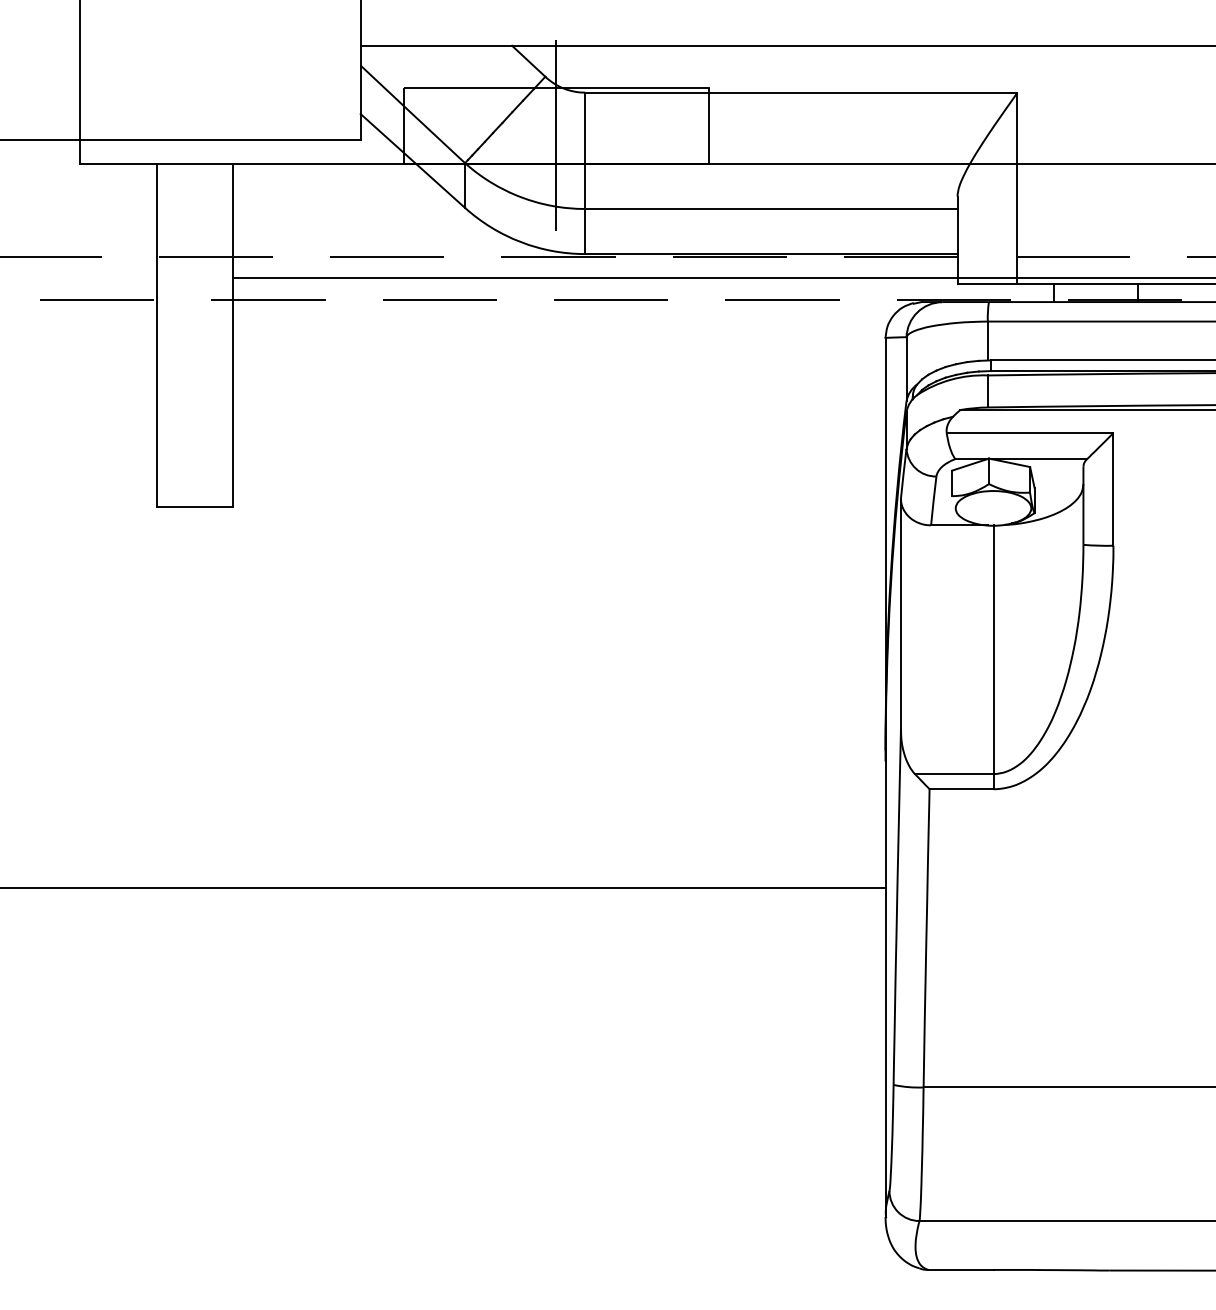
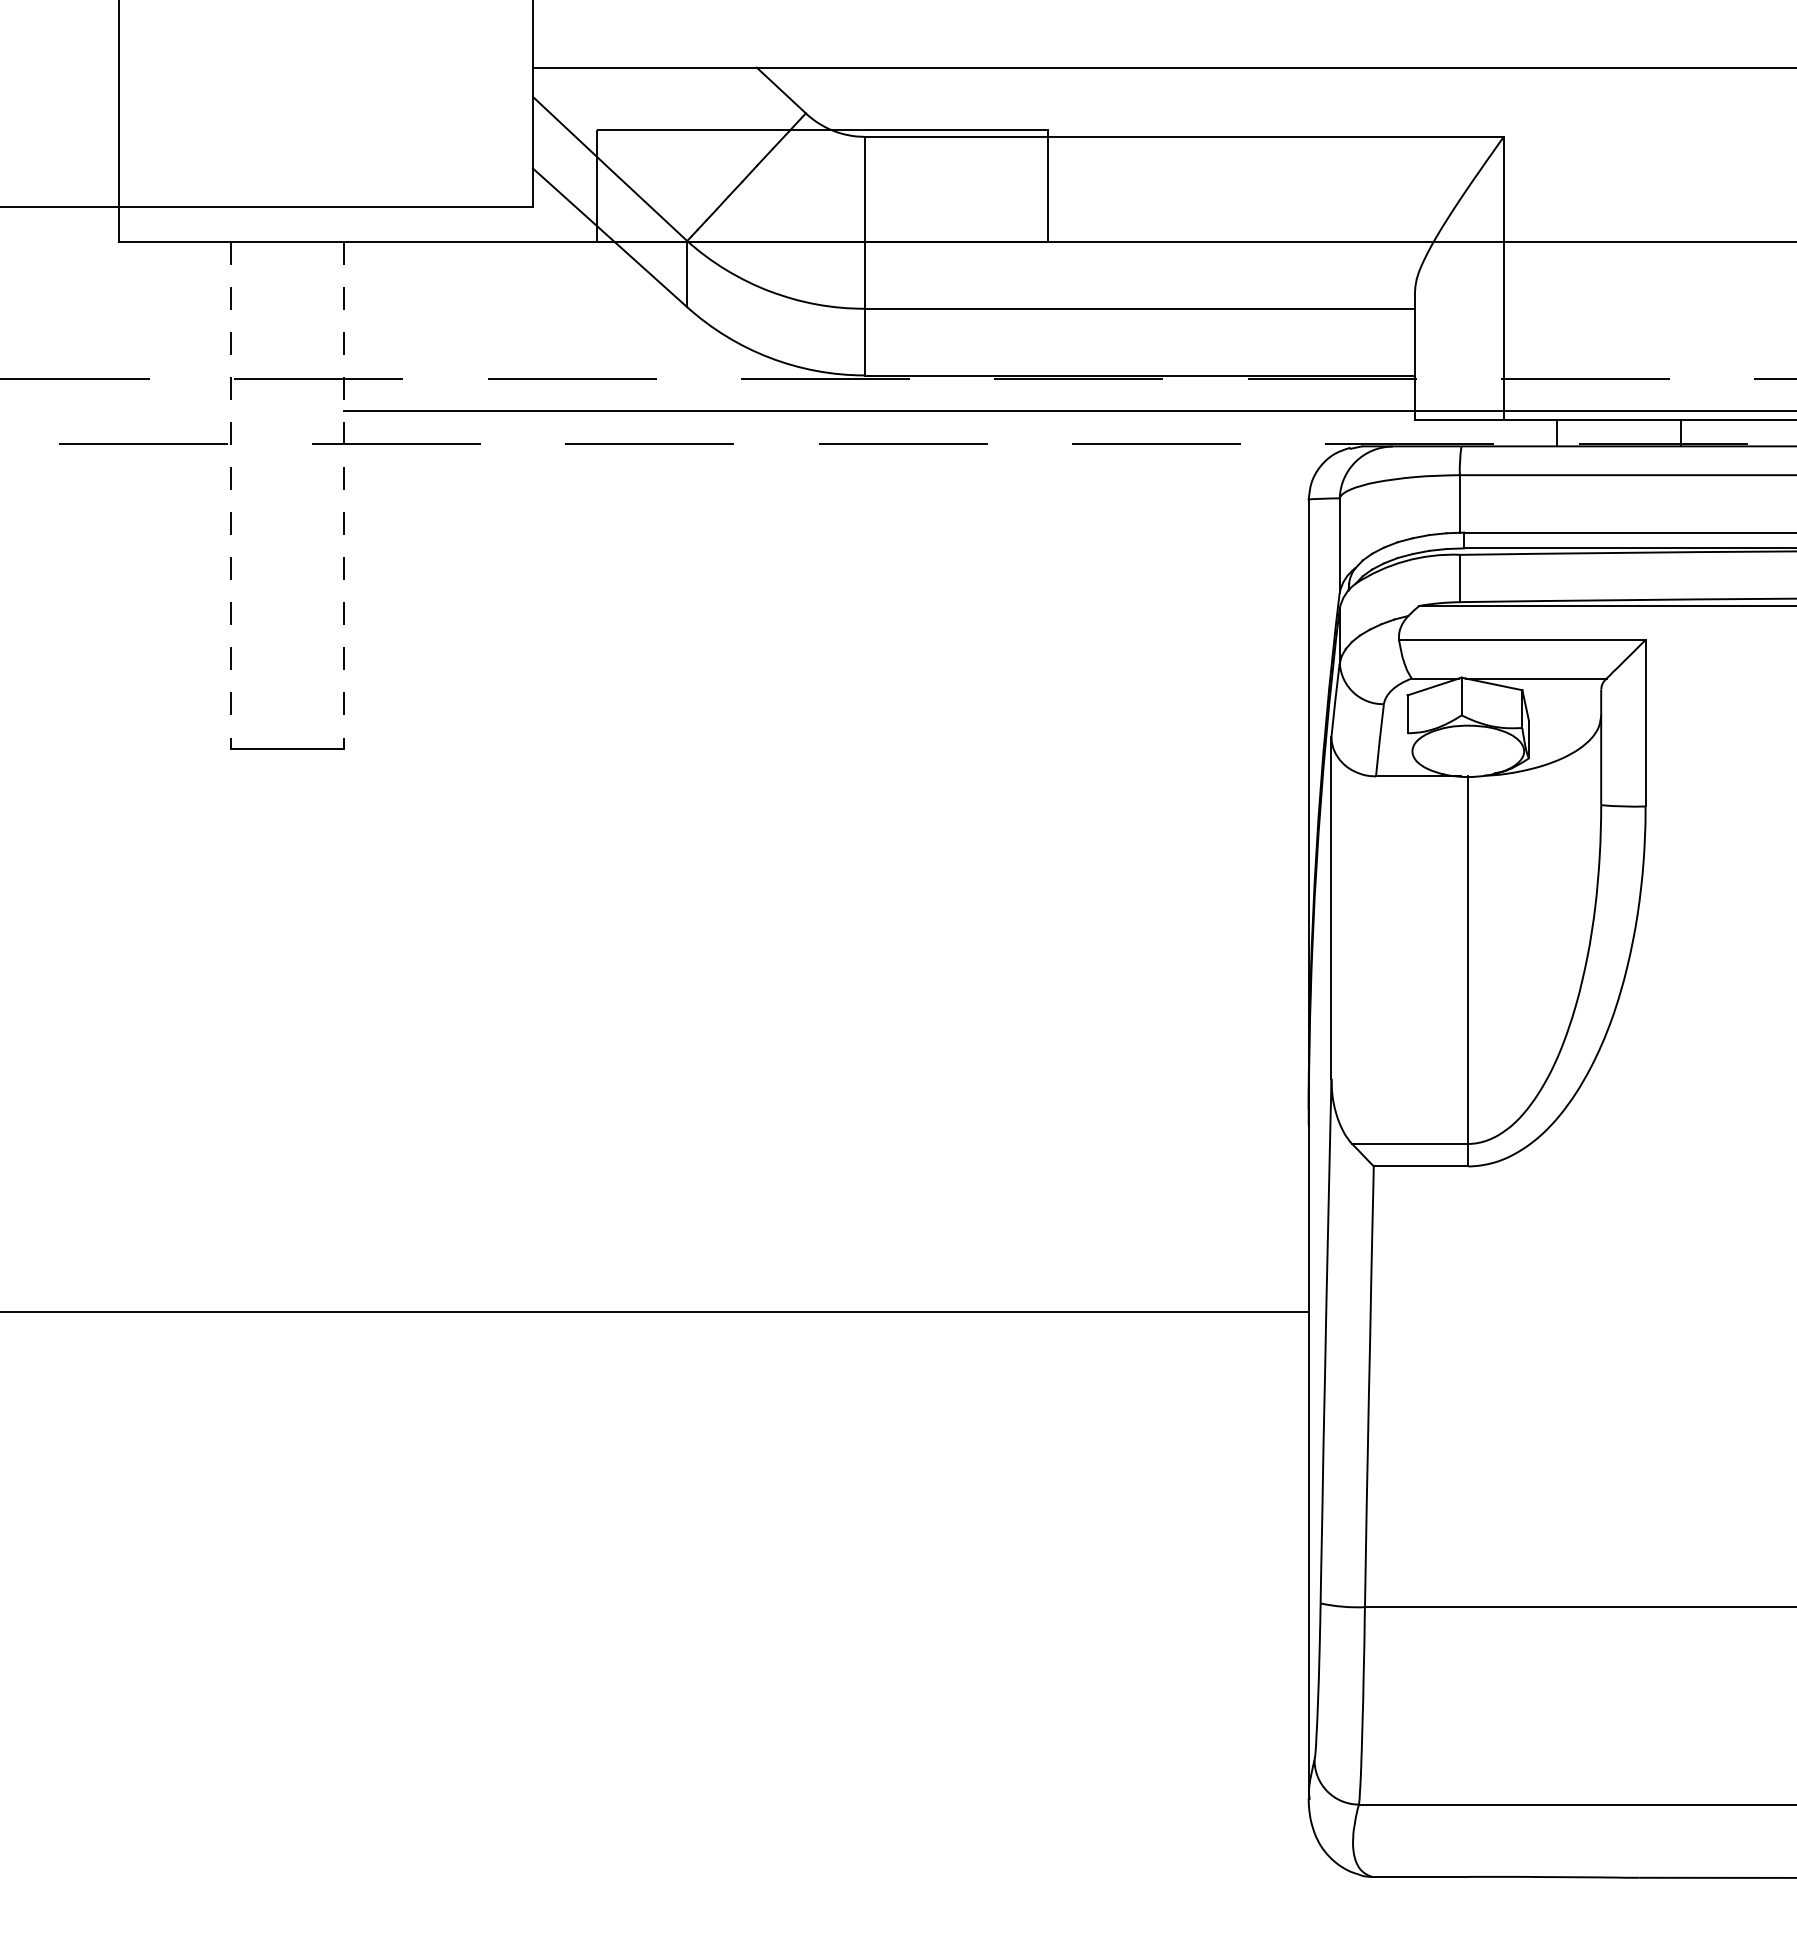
line: (556, 143) -> (822, 212), removed
line: (156, 335) -> (231, 495), solid -> dashed
line: (232, 335) -> (343, 495), solid -> dashed

